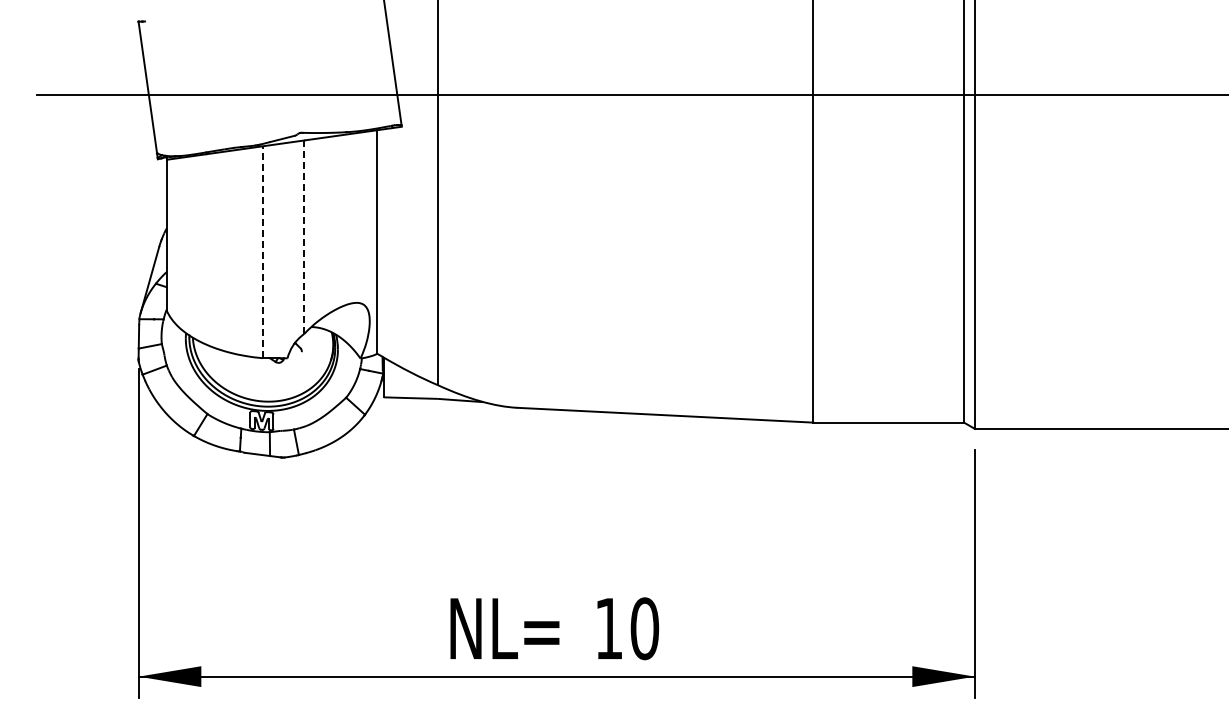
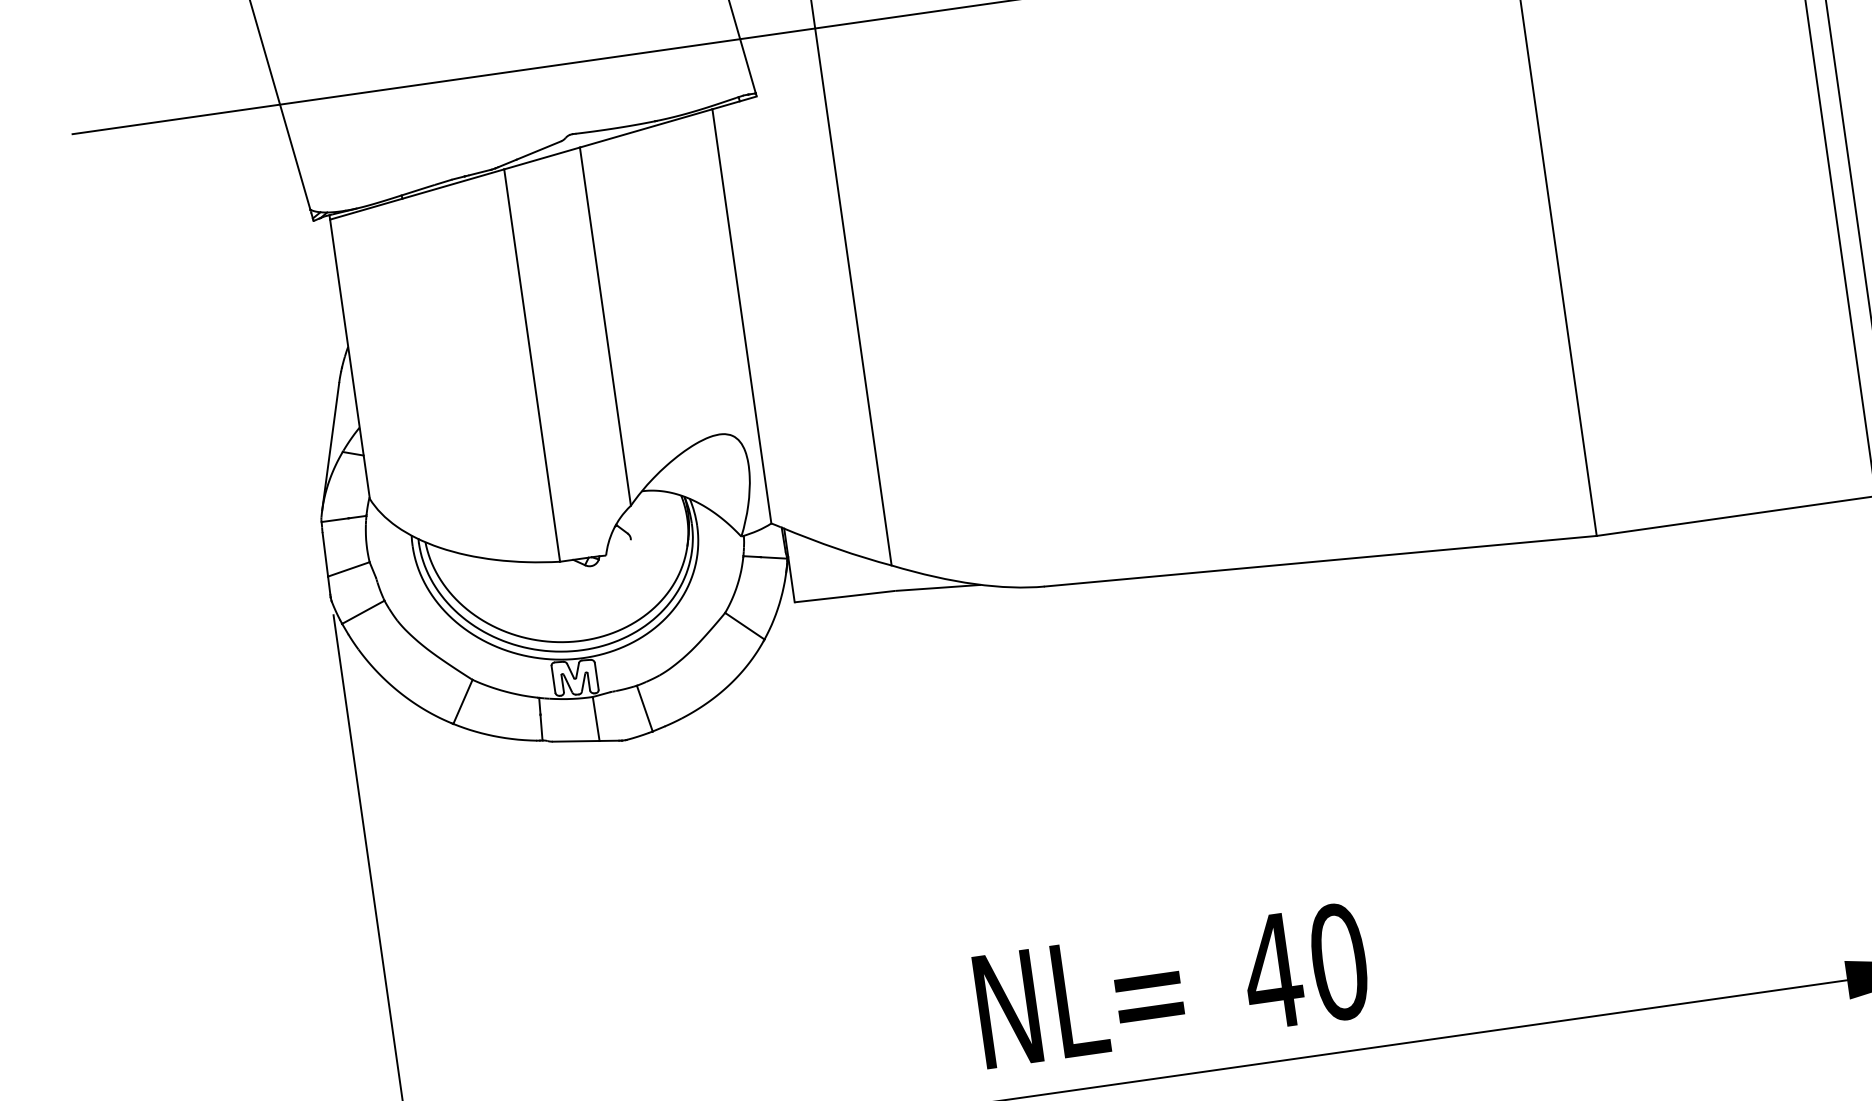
line: (304, 237) -> (605, 327), dashed -> solid
line: (262, 252) -> (531, 366), dashed -> solid
text: (608, 628) -> (1271, 971), 10 -> 40

